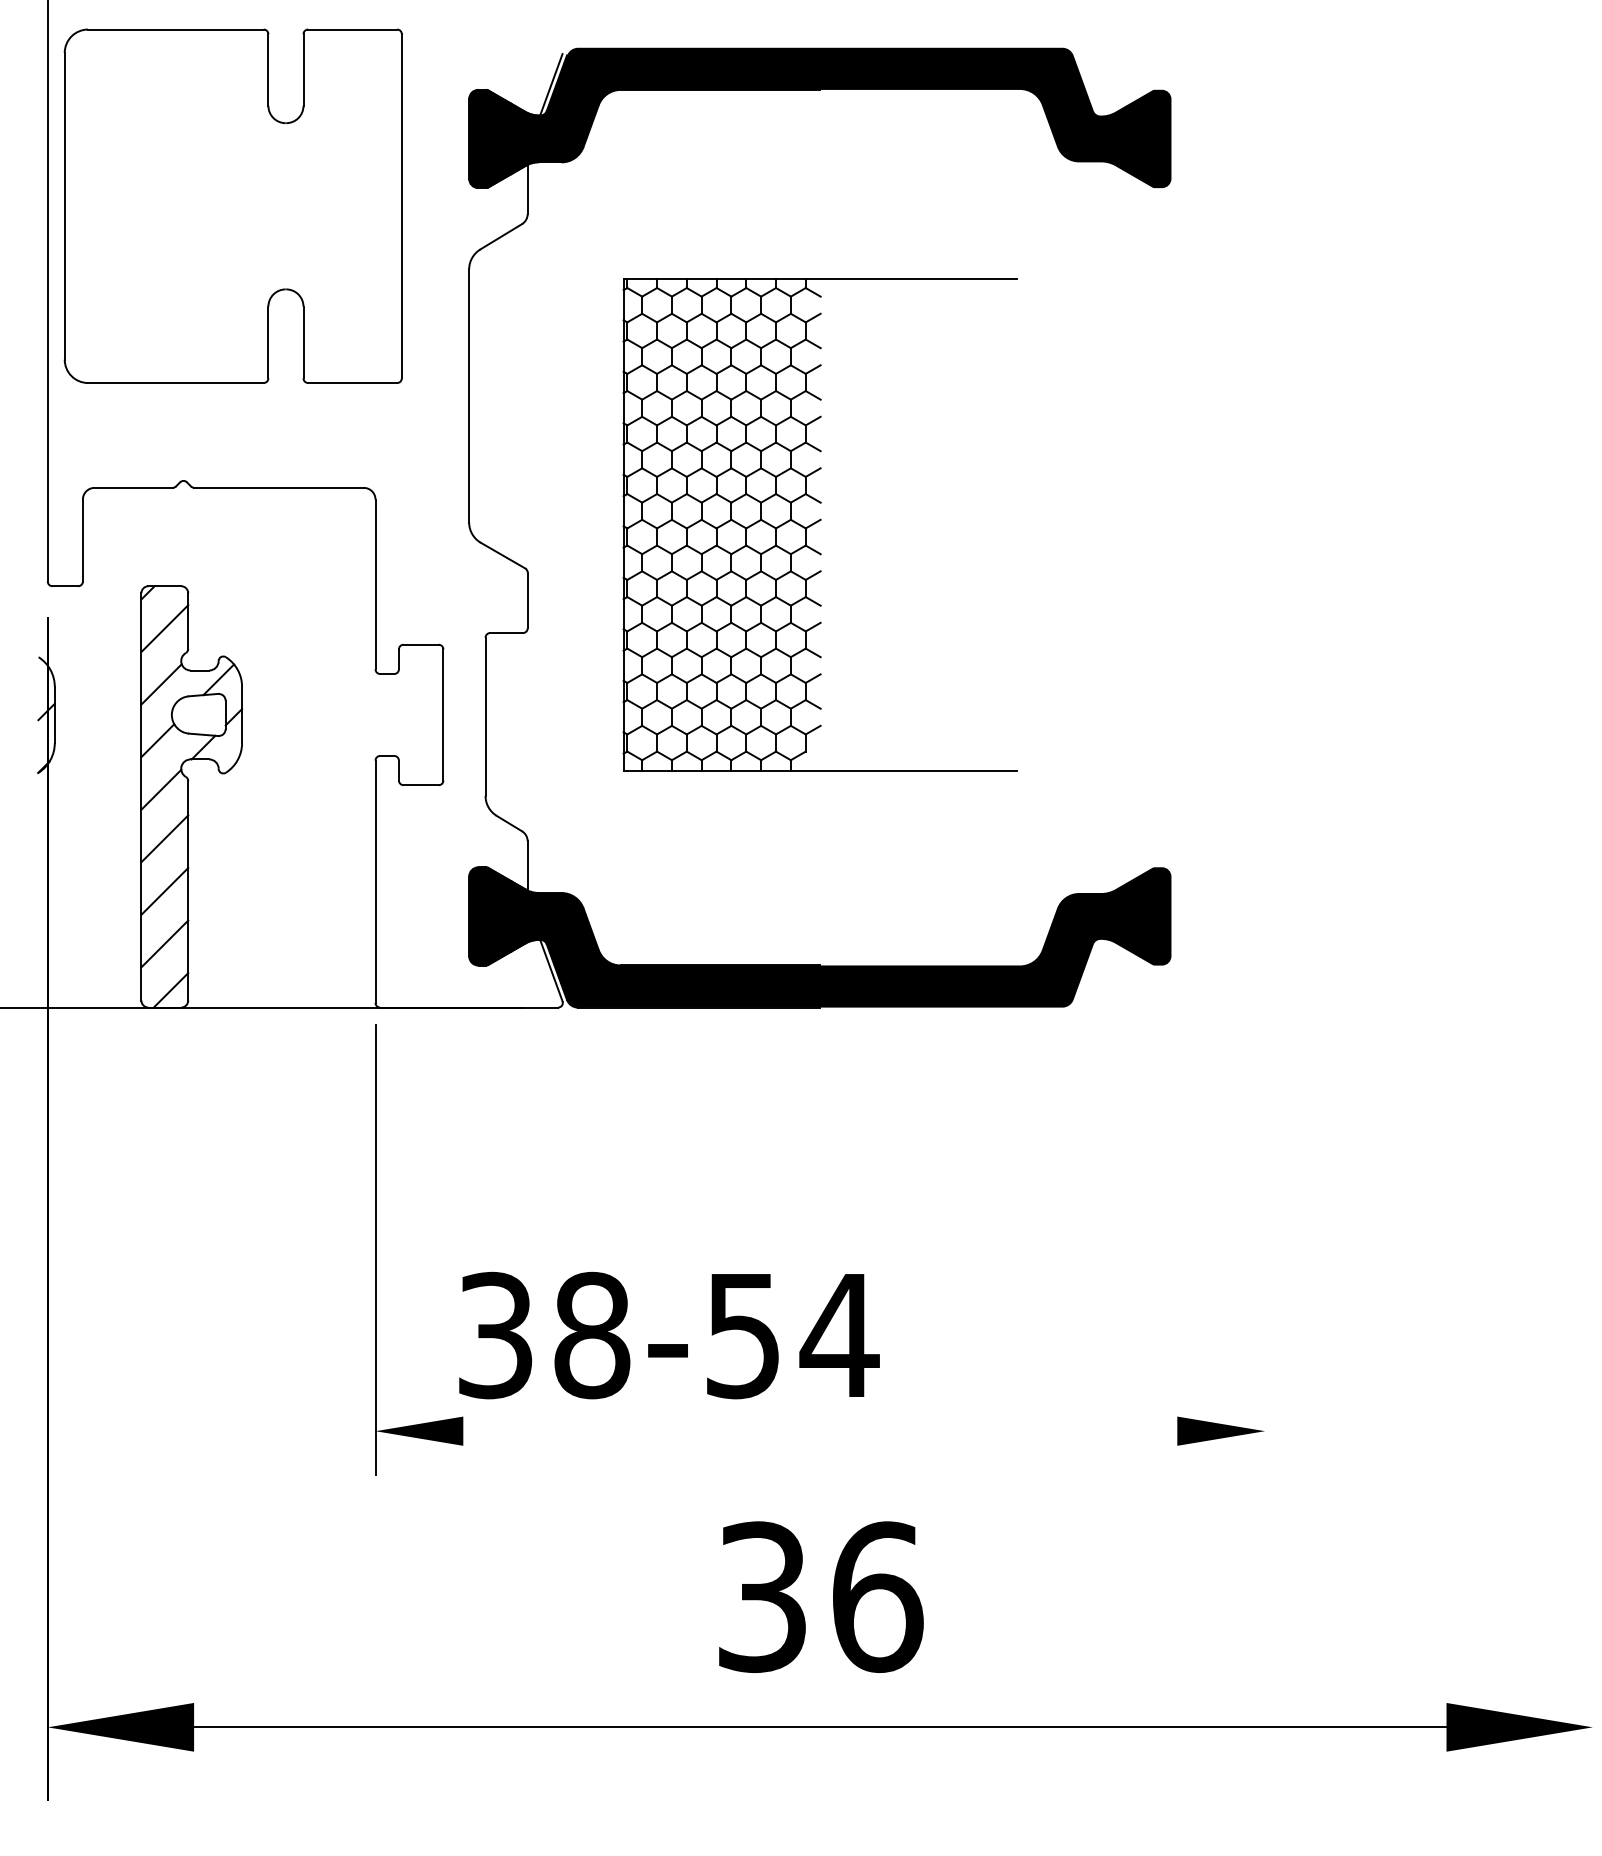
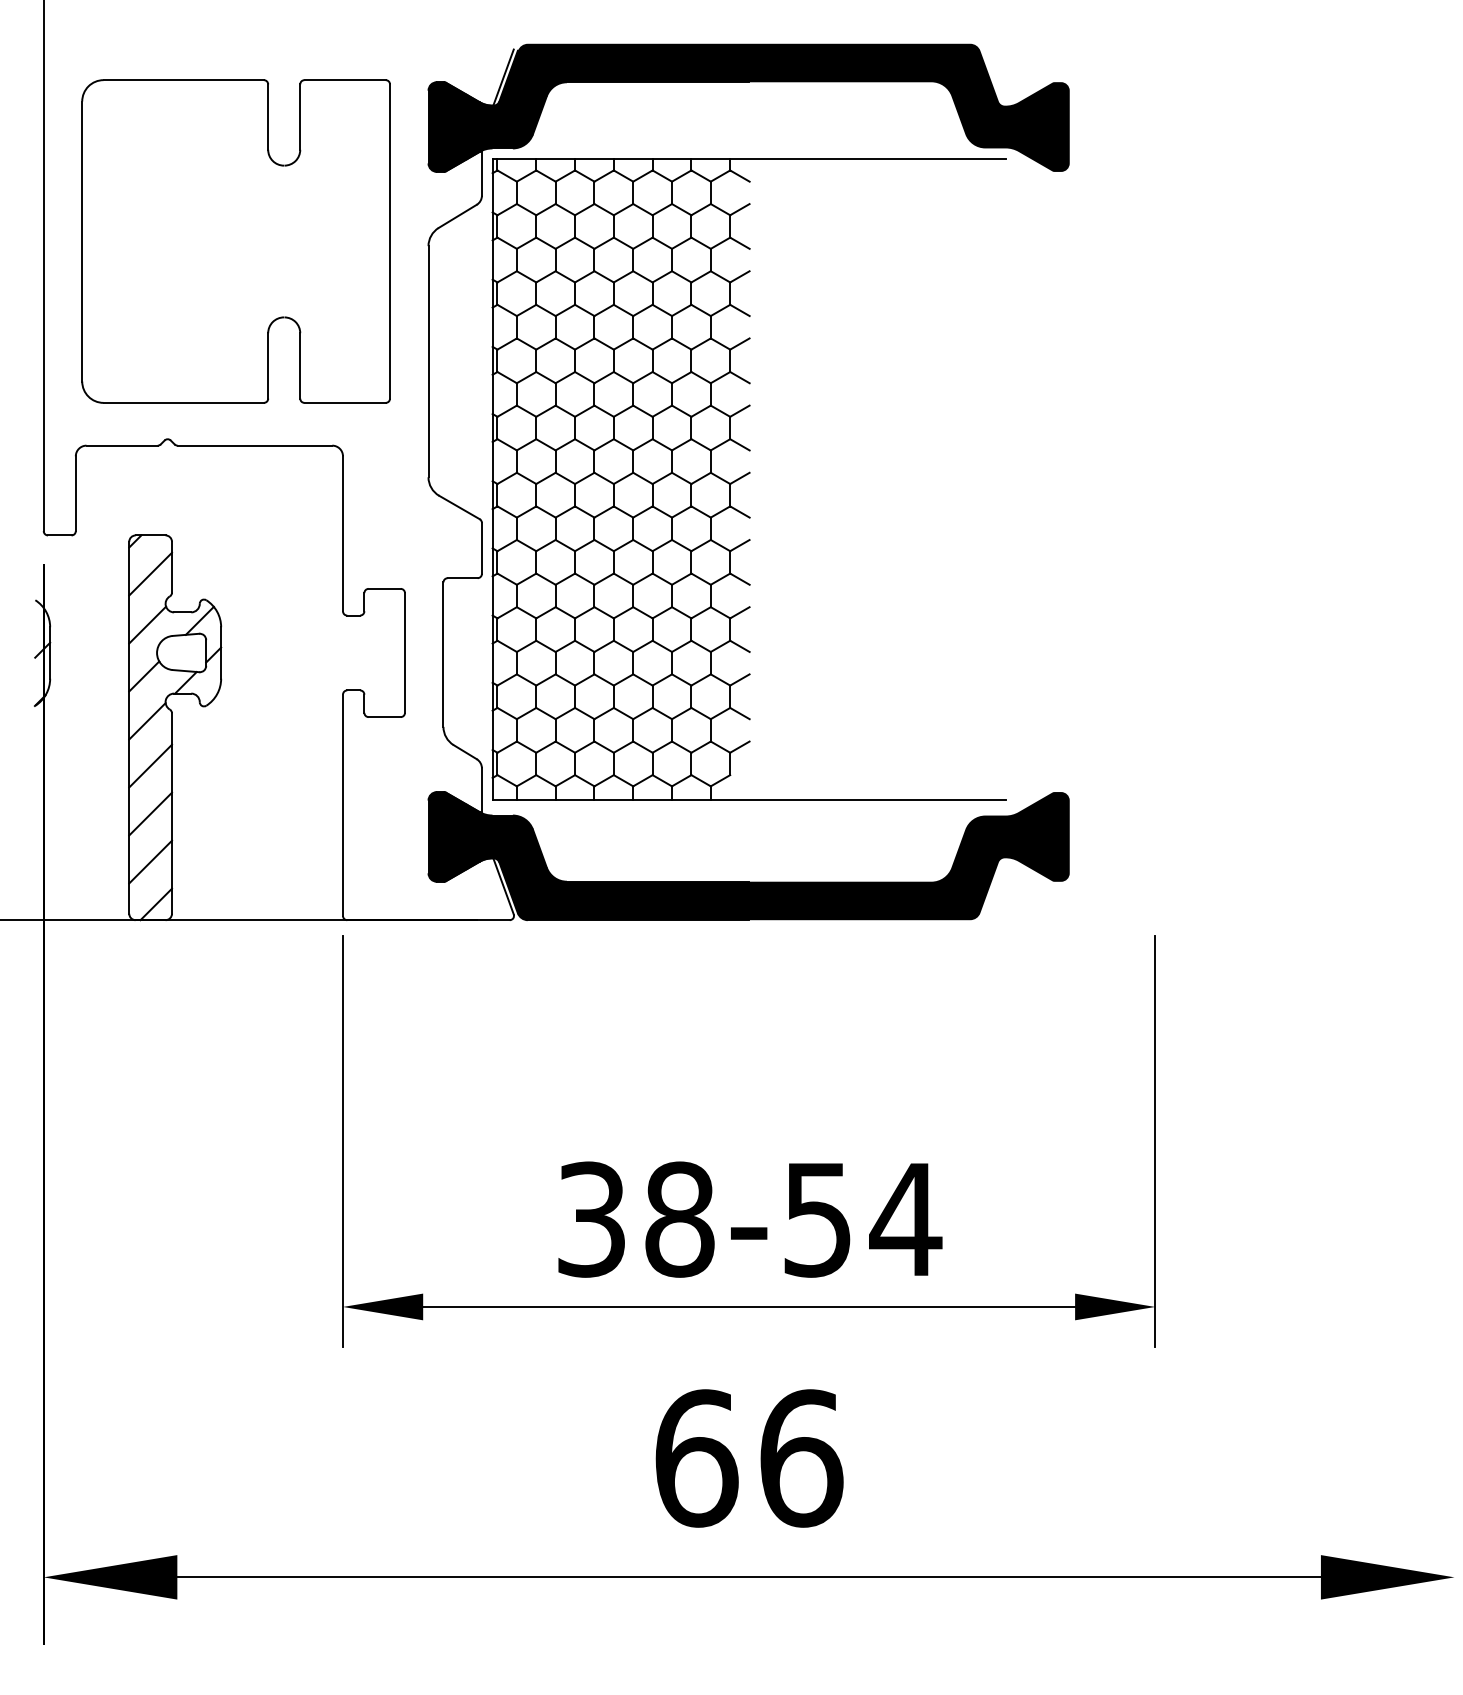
part: (232, 206) -> (235, 241), moved
part: (819, 524) -> (748, 479), size x1.43
line: (1265, 1249) -> (1155, 1141), added
text: (669, 1335) -> (750, 1219), moved
line: (820, 1430) -> (749, 1306), added
text: (762, 1597) -> (696, 1458), 36 -> 66

